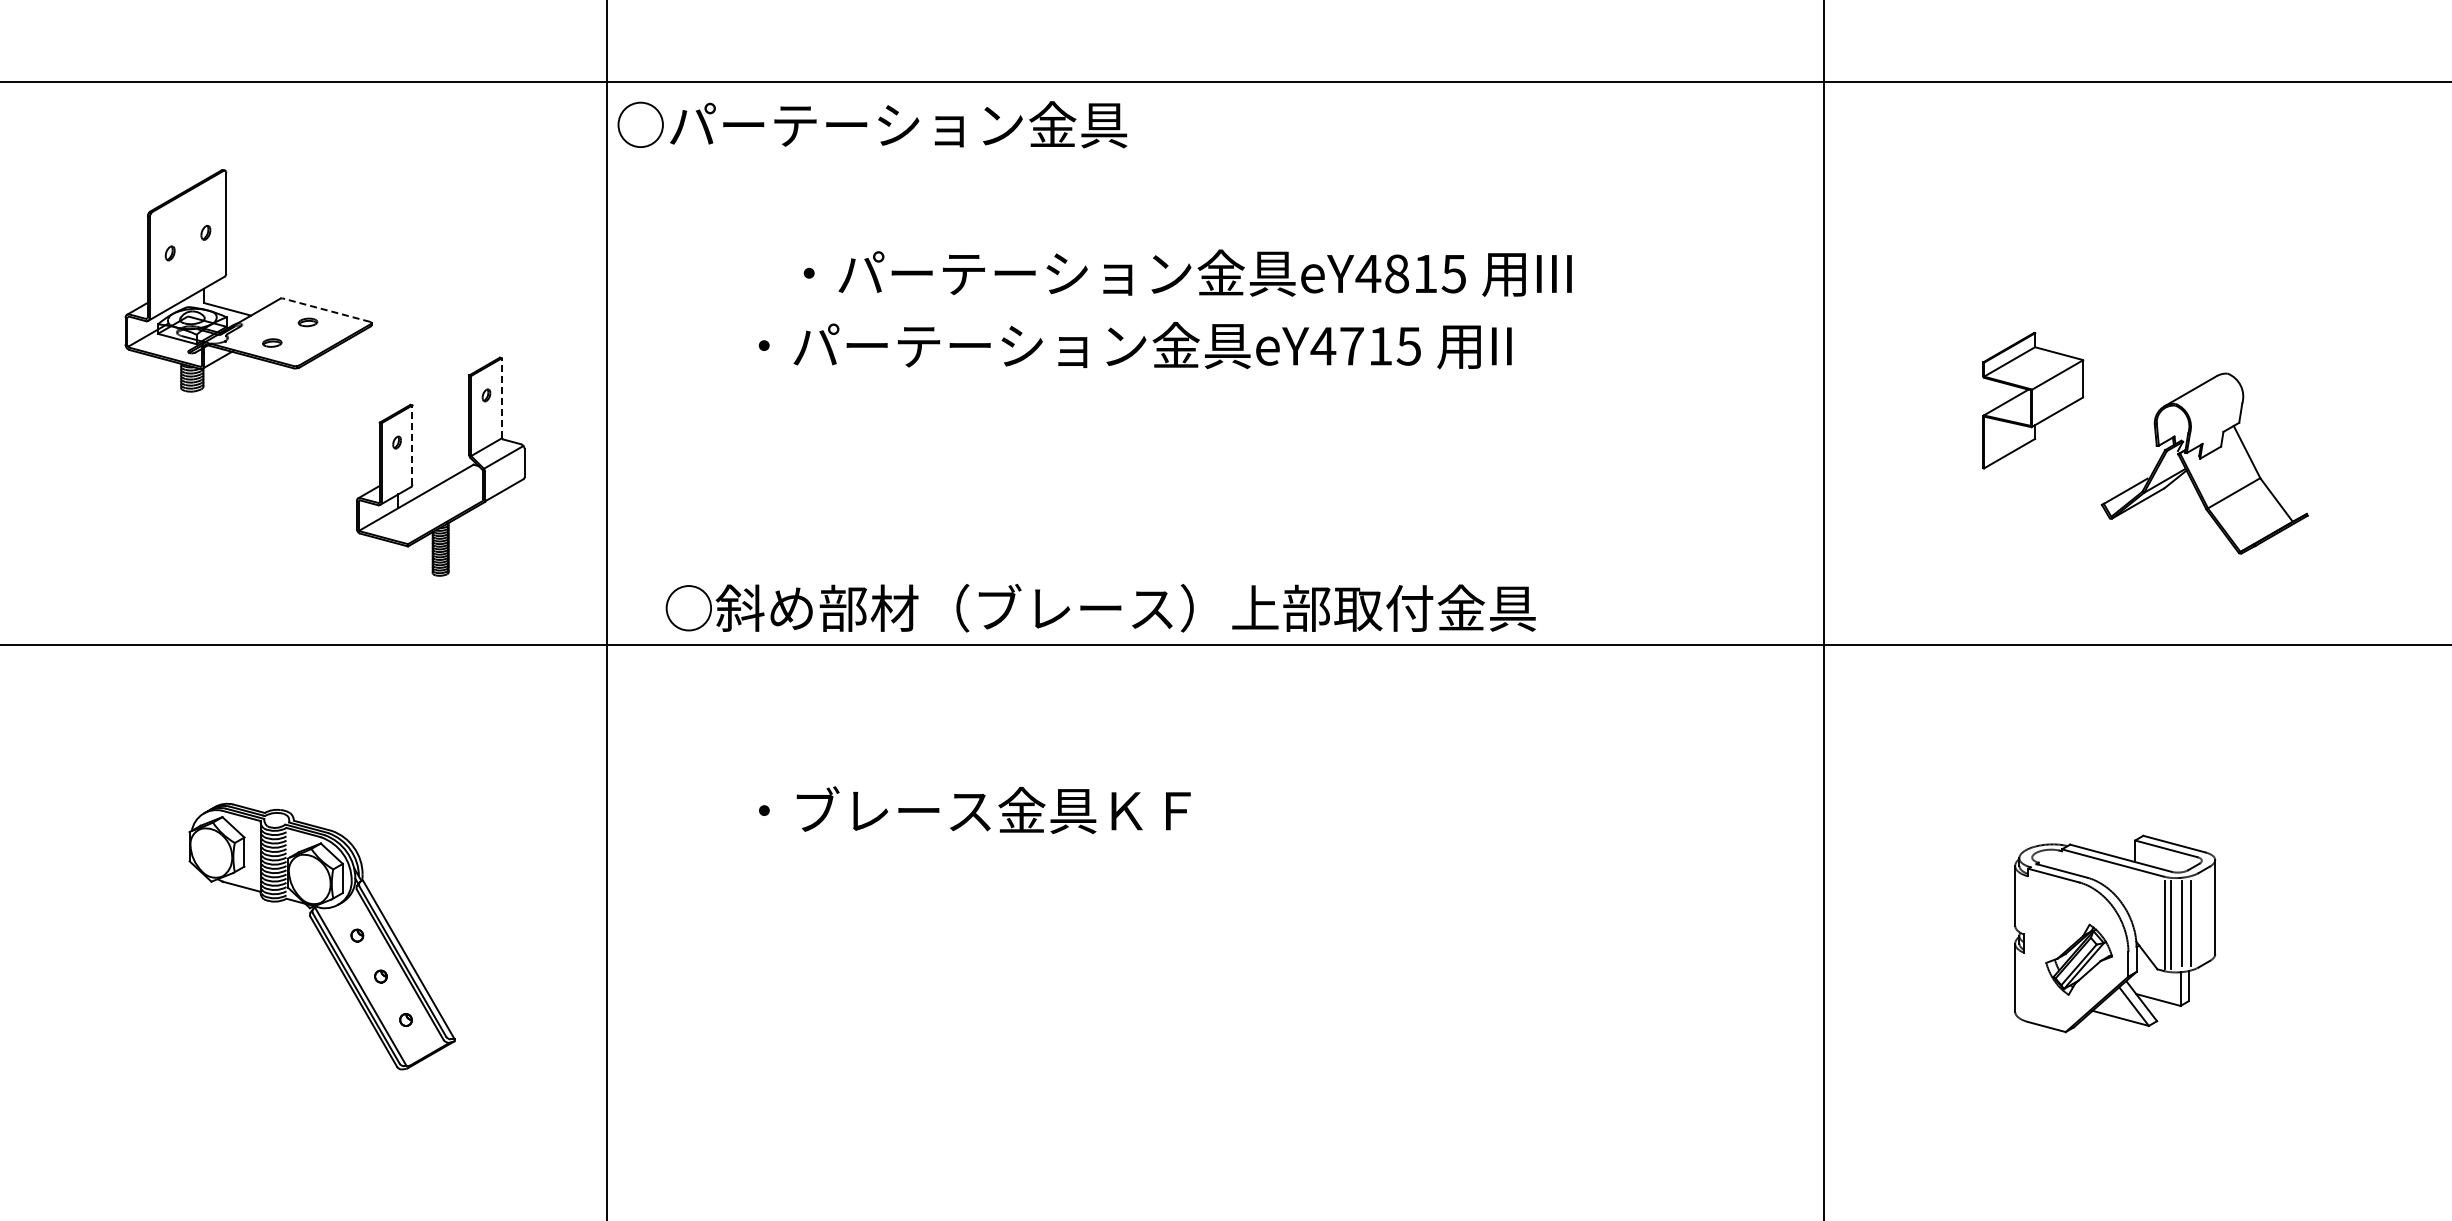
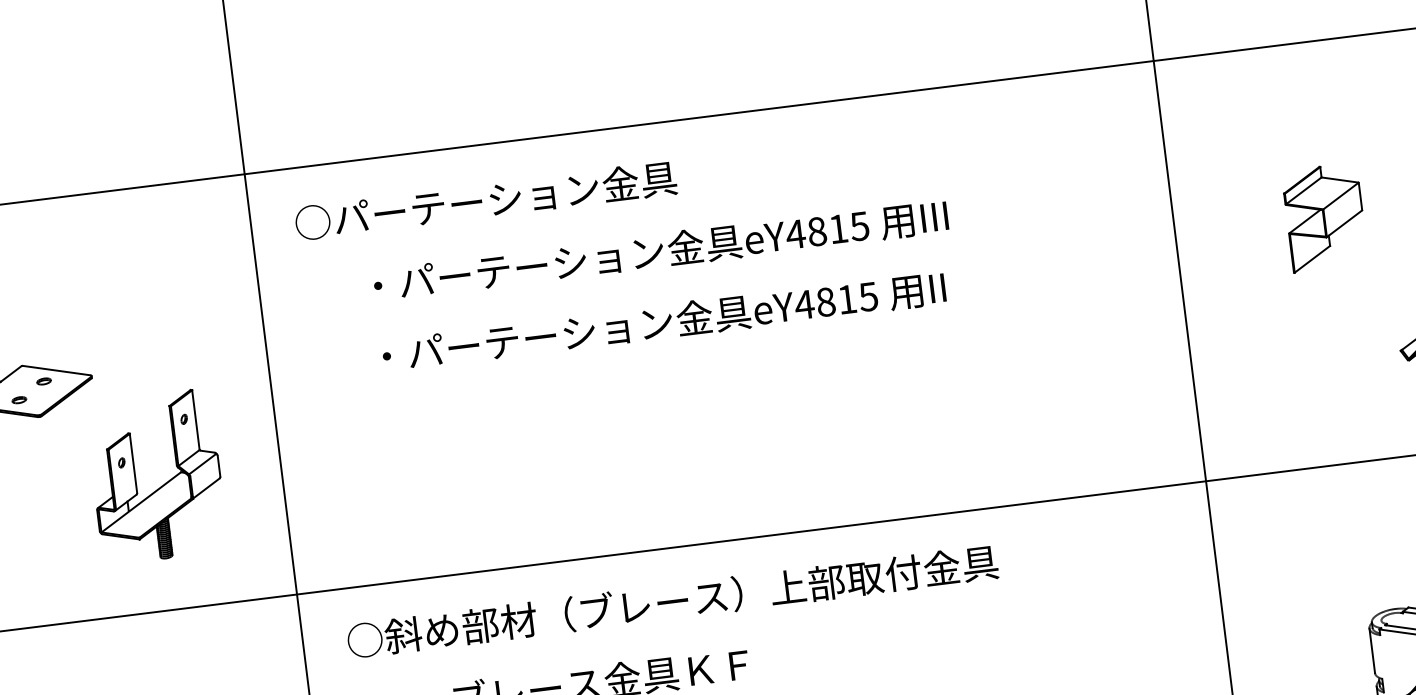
text: (872, 124) -> (486, 200), moved
text: (1187, 272) -> (660, 250), moved
line: (325, 310) -> (56, 370), dashed -> solid
text: (1352, 346) -> (826, 302), eY4715 -> eY4815
line: (501, 397) -> (195, 419), dashed -> solid
part: (2033, 400) -> (1325, 217), moved
line: (412, 445) -> (133, 463), dashed -> solid
text: (1100, 607) -> (672, 601), moved

